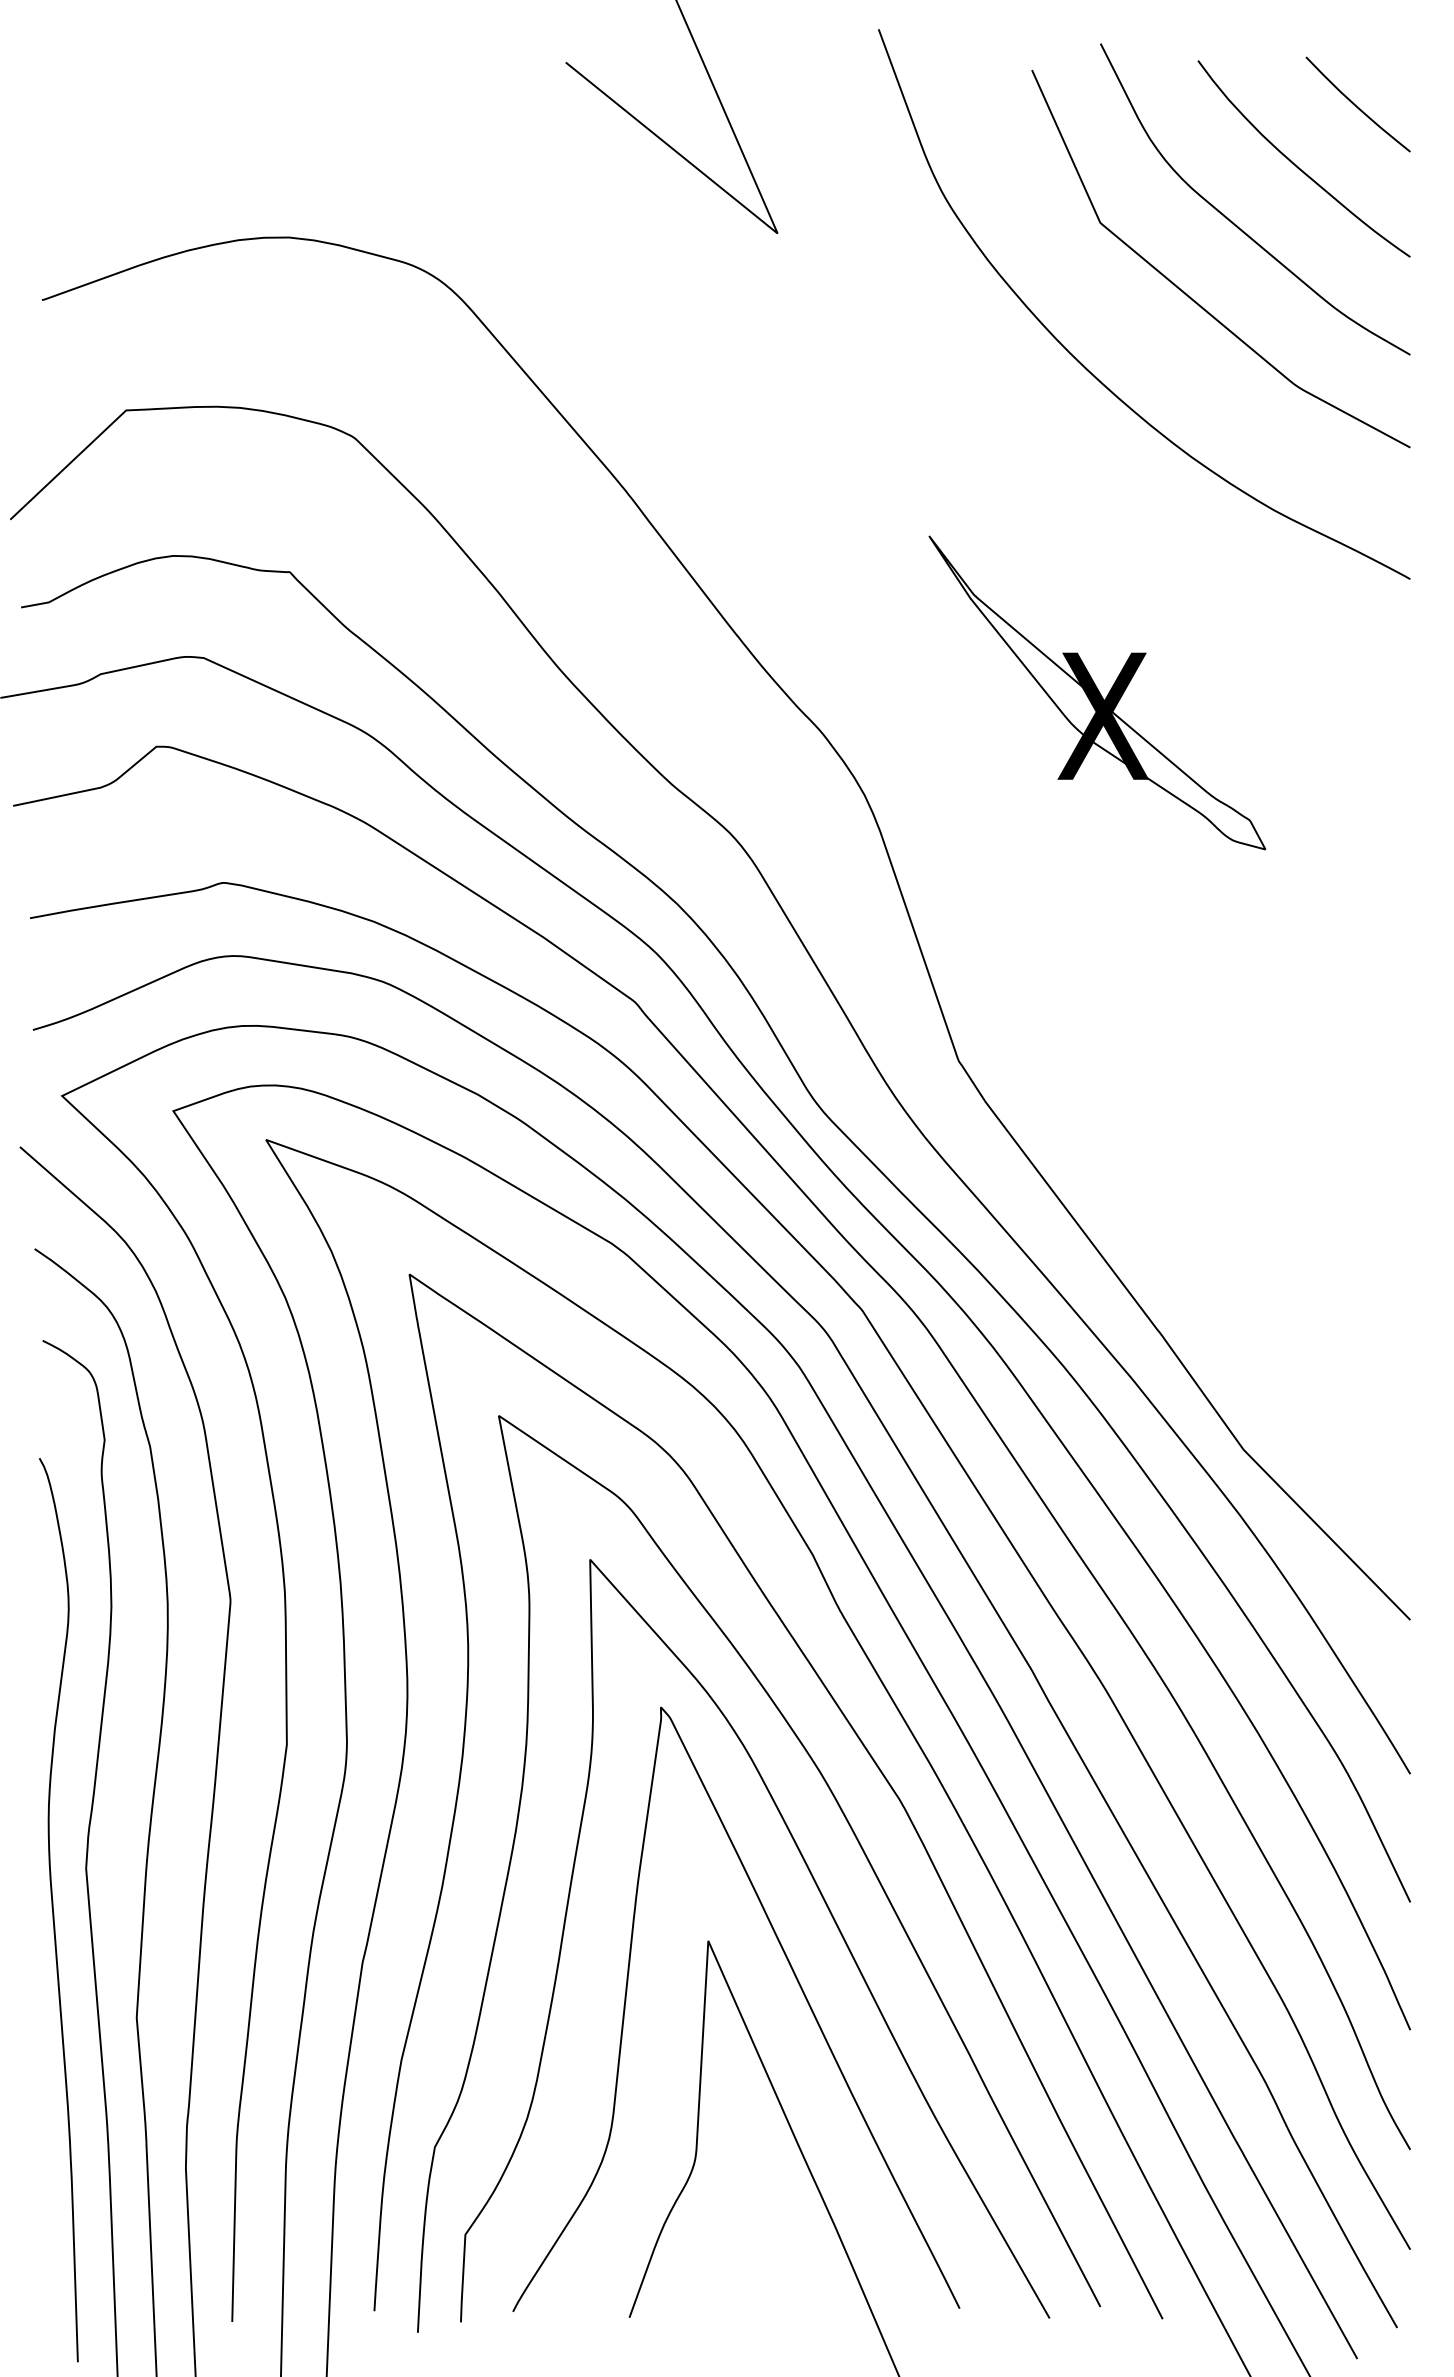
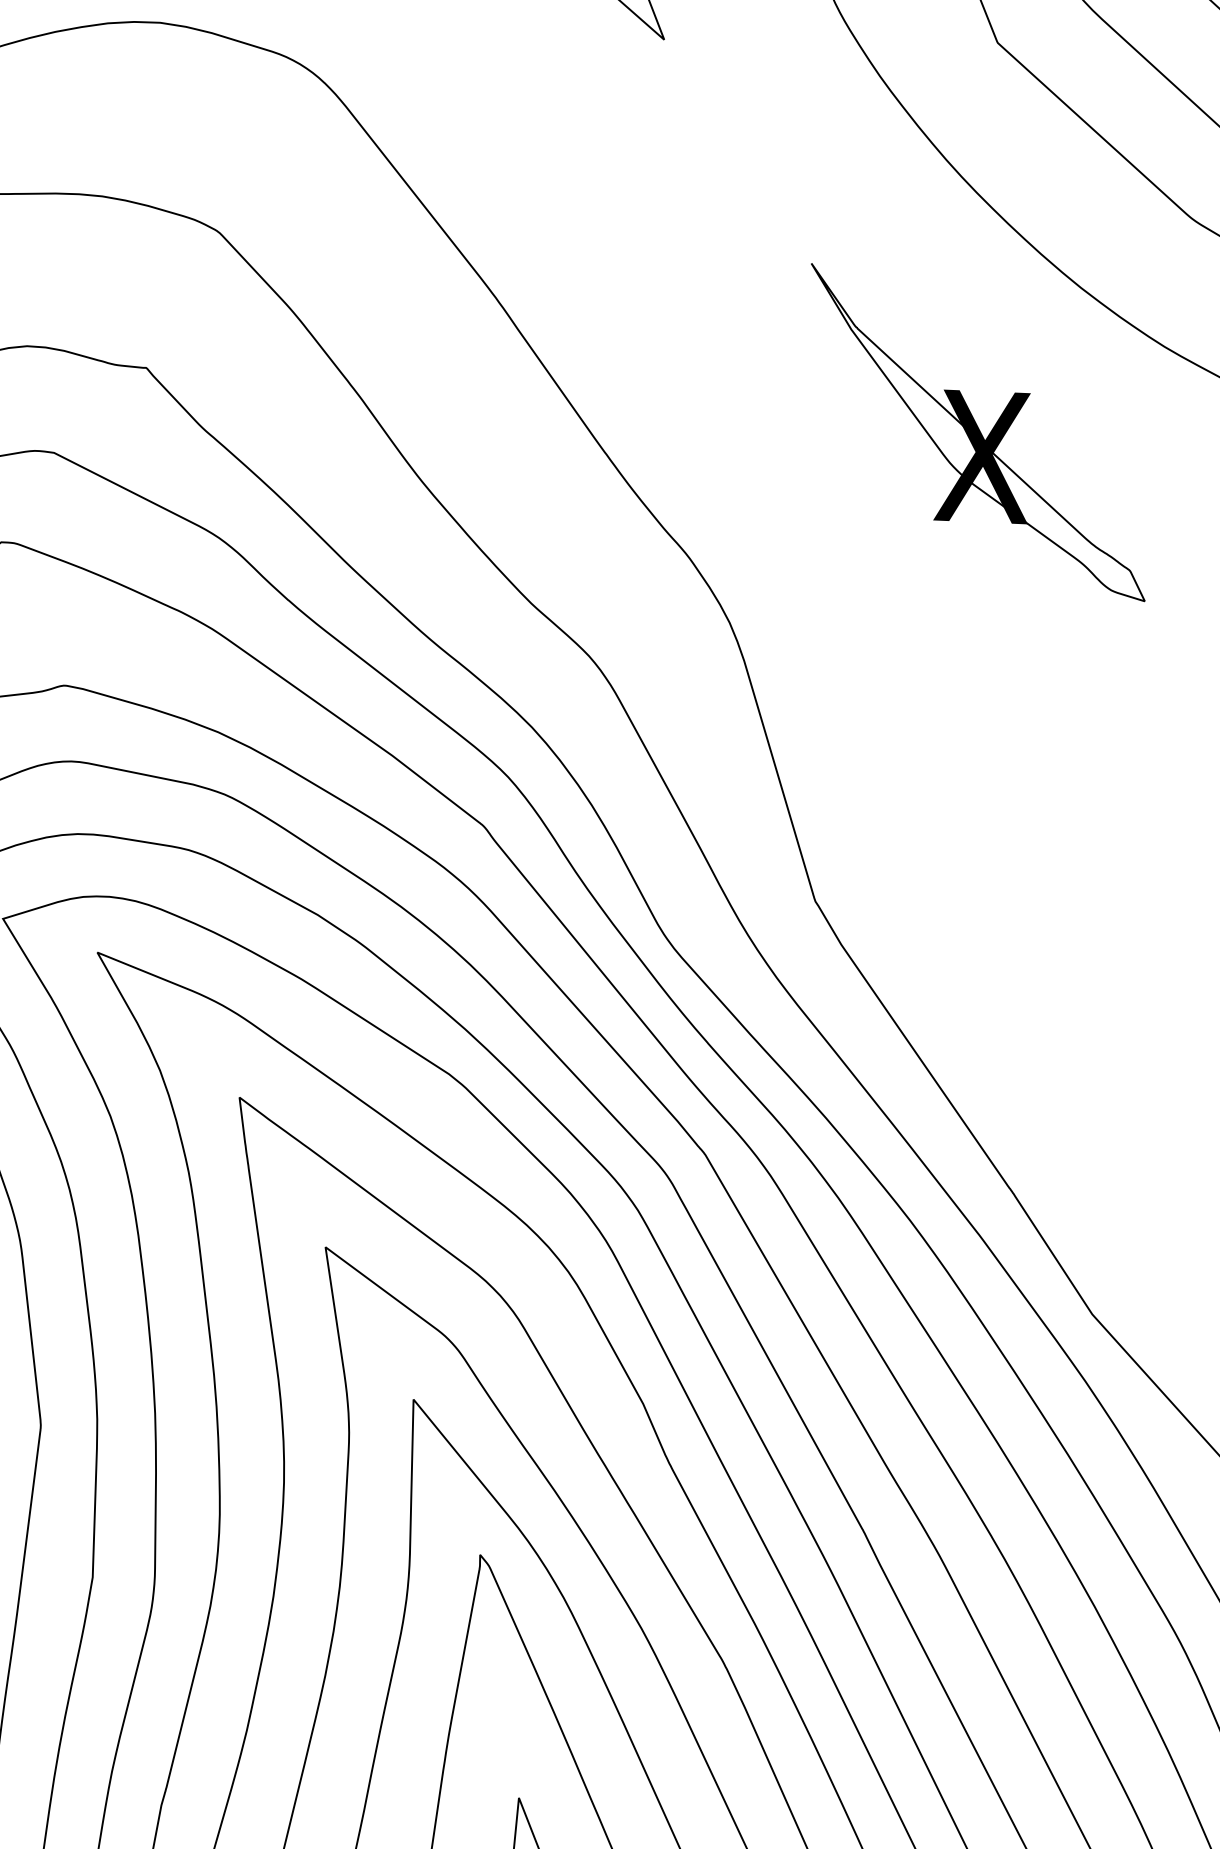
part: (1097, 692) -> (978, 432), moved

